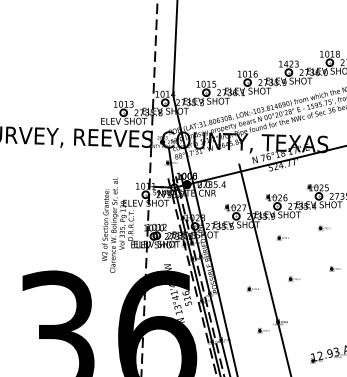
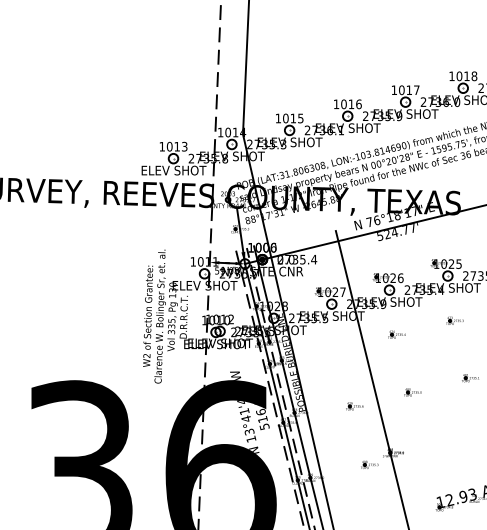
text: (290, 64) -> (408, 90), 1423 -> 1017

